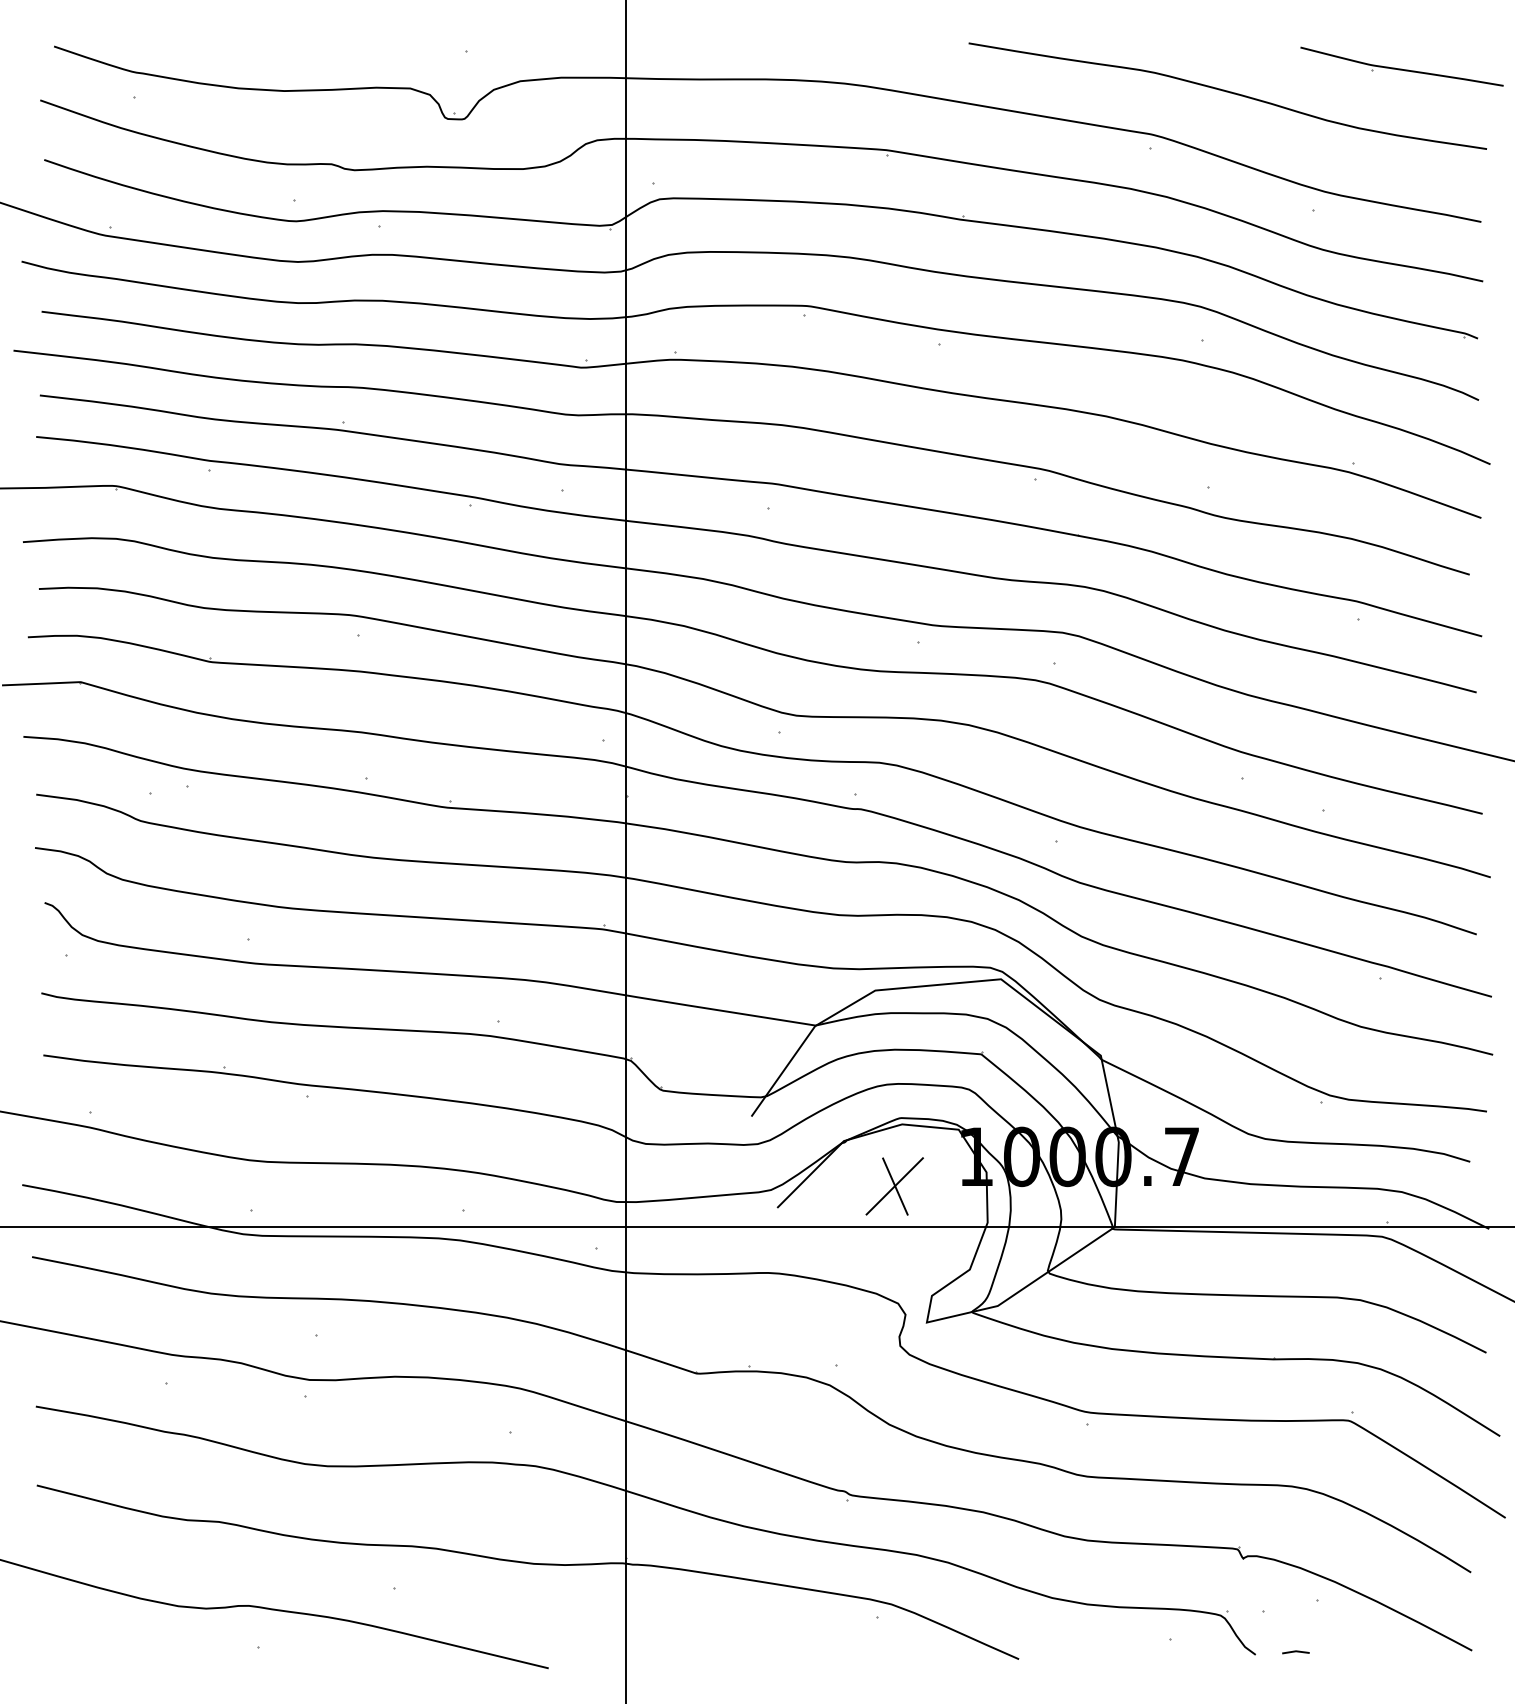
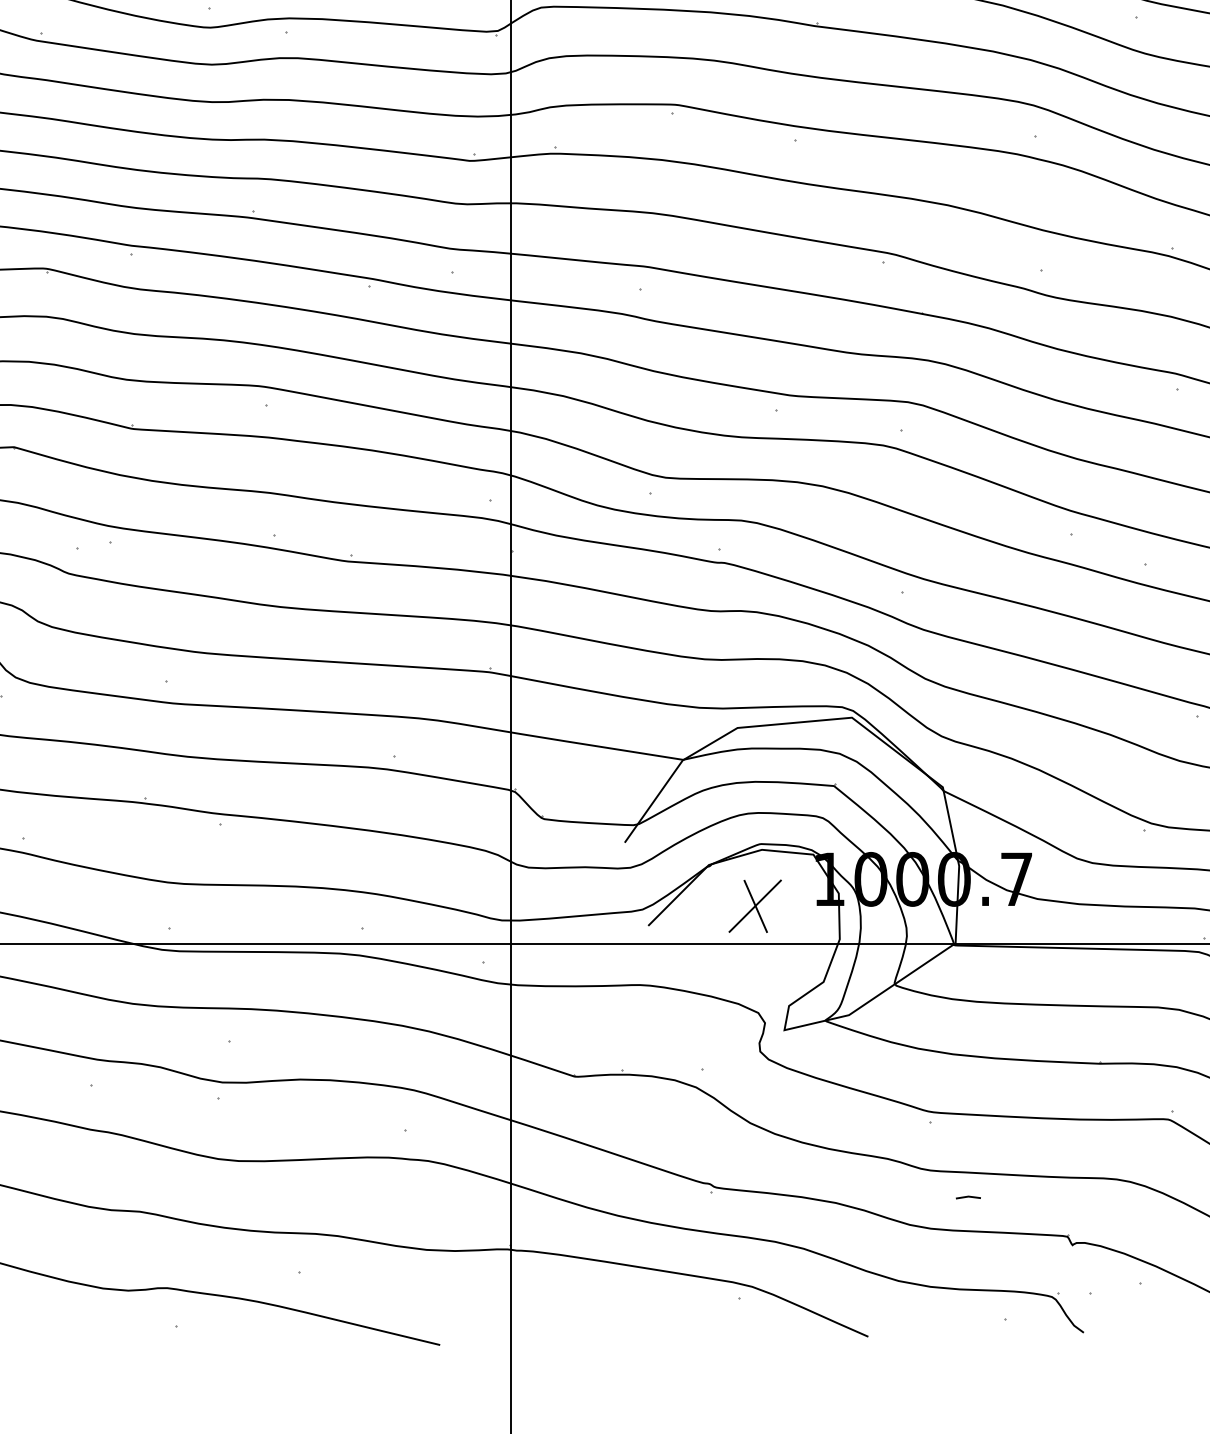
line: (1295, 1652) -> (968, 1197), moved

